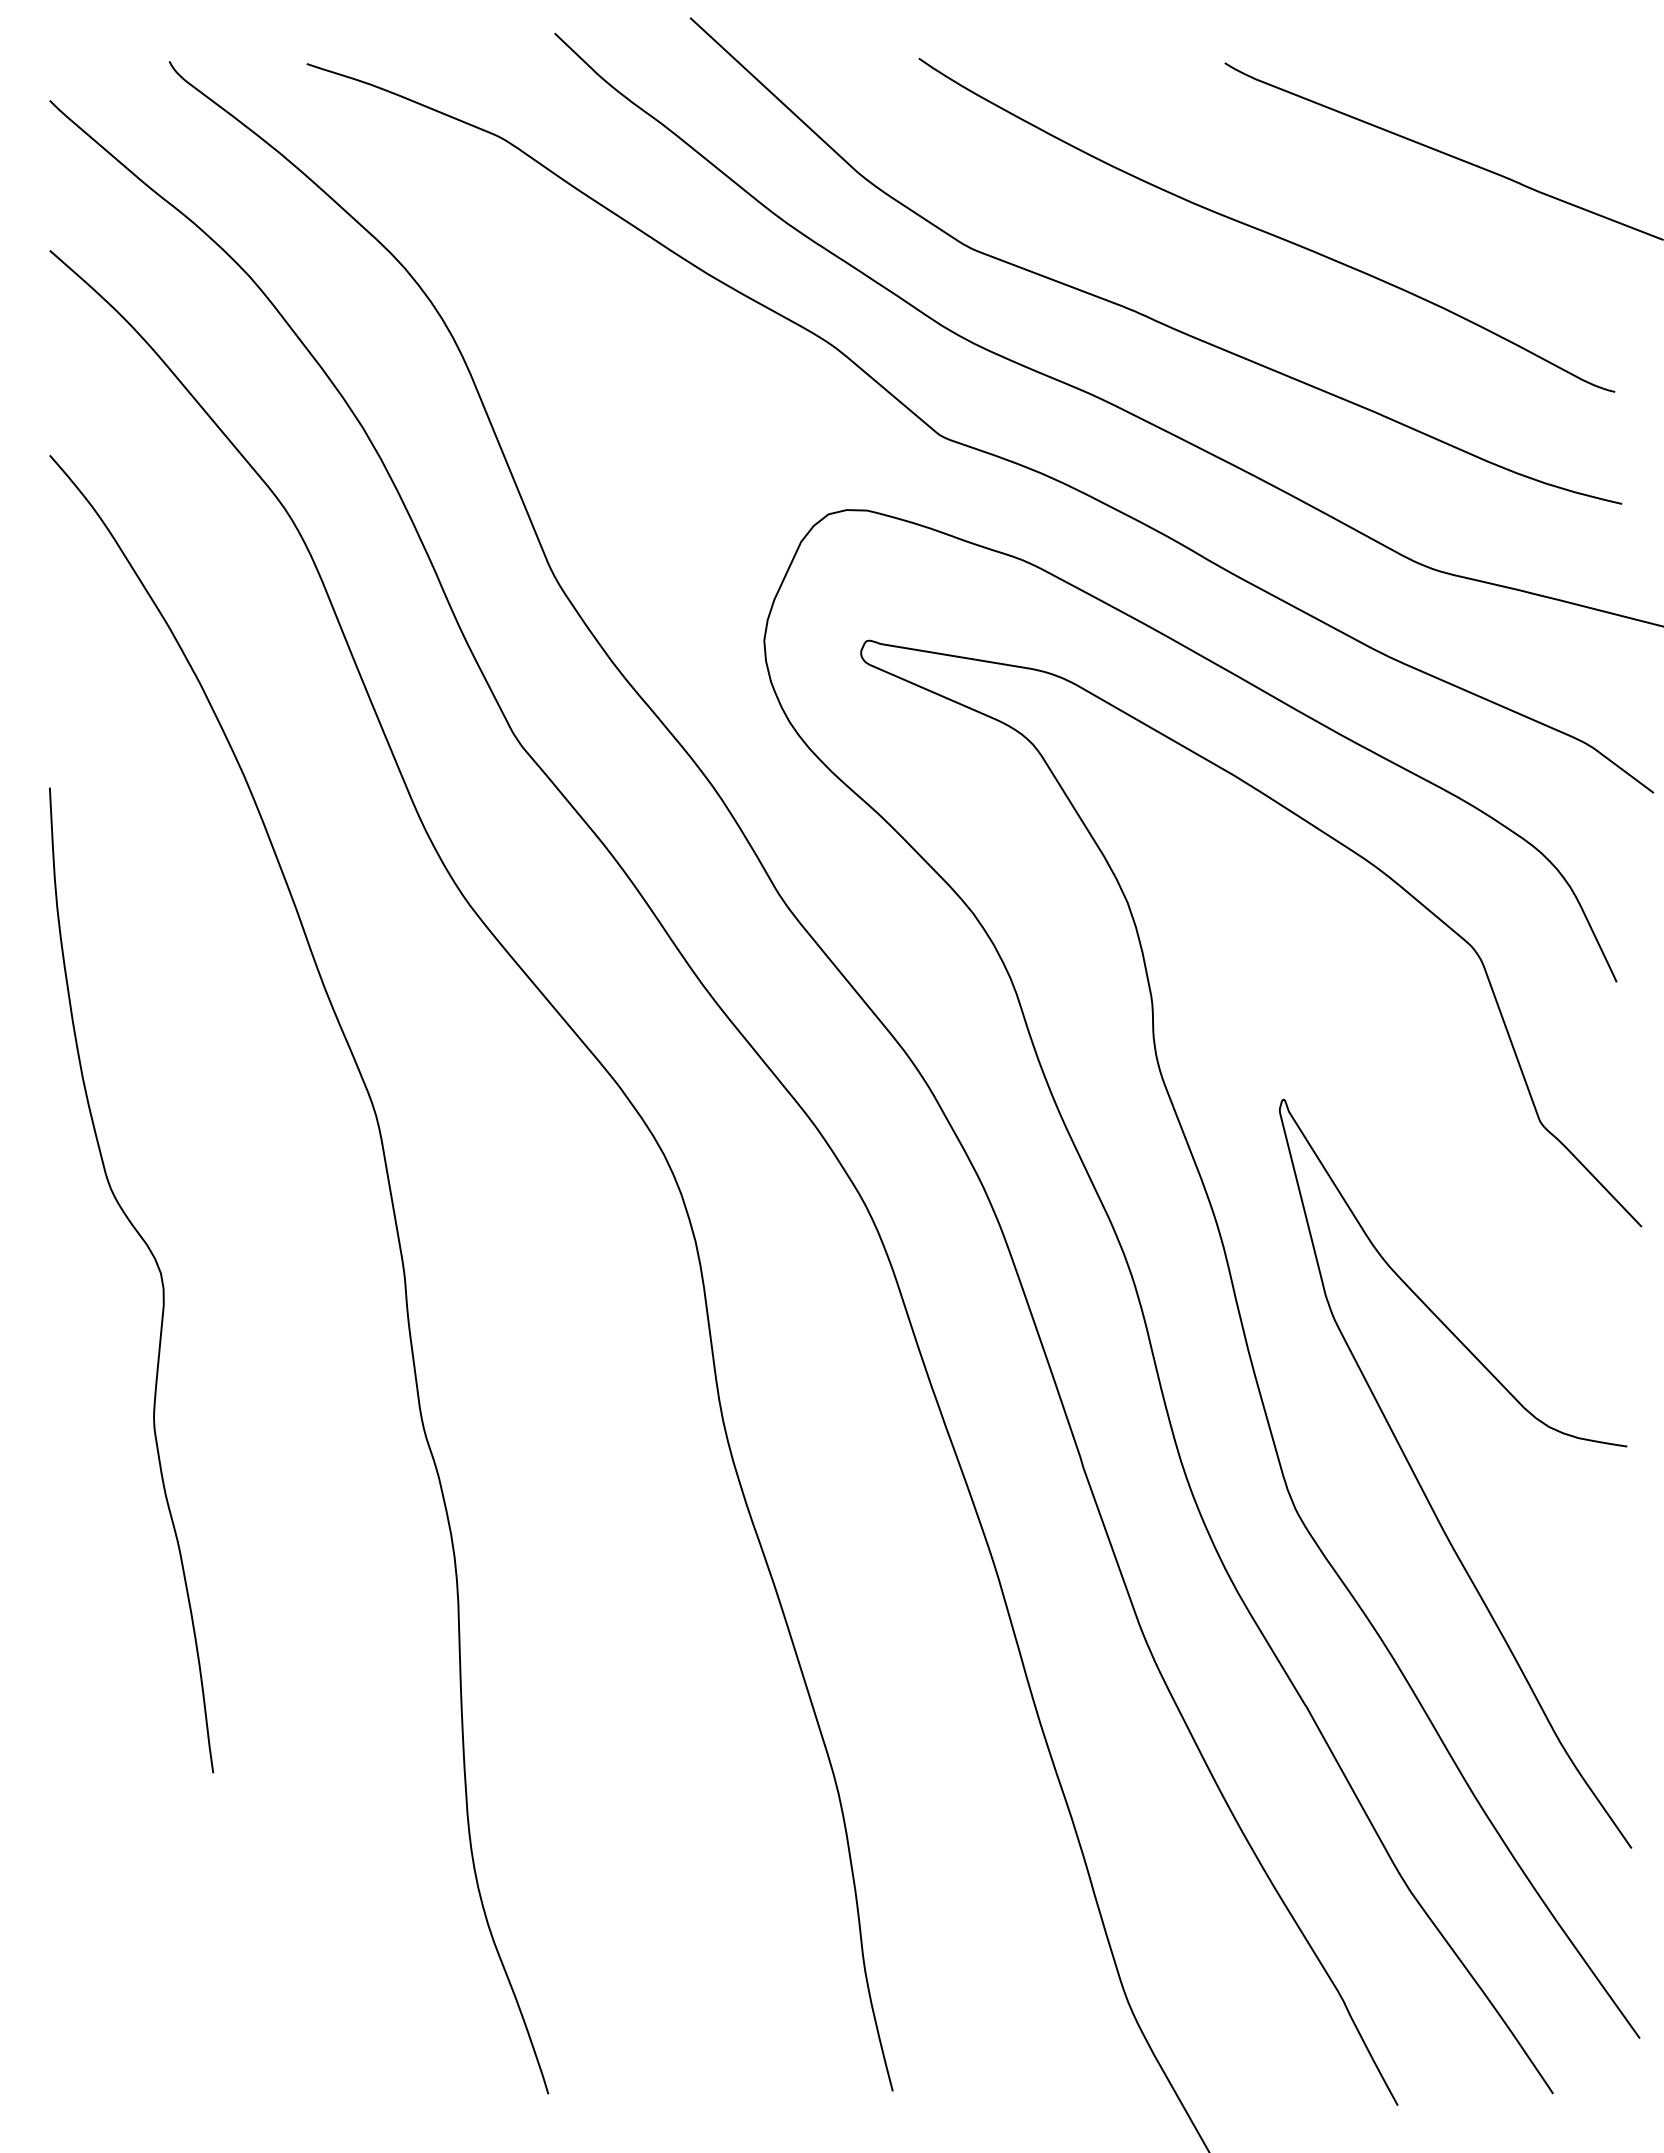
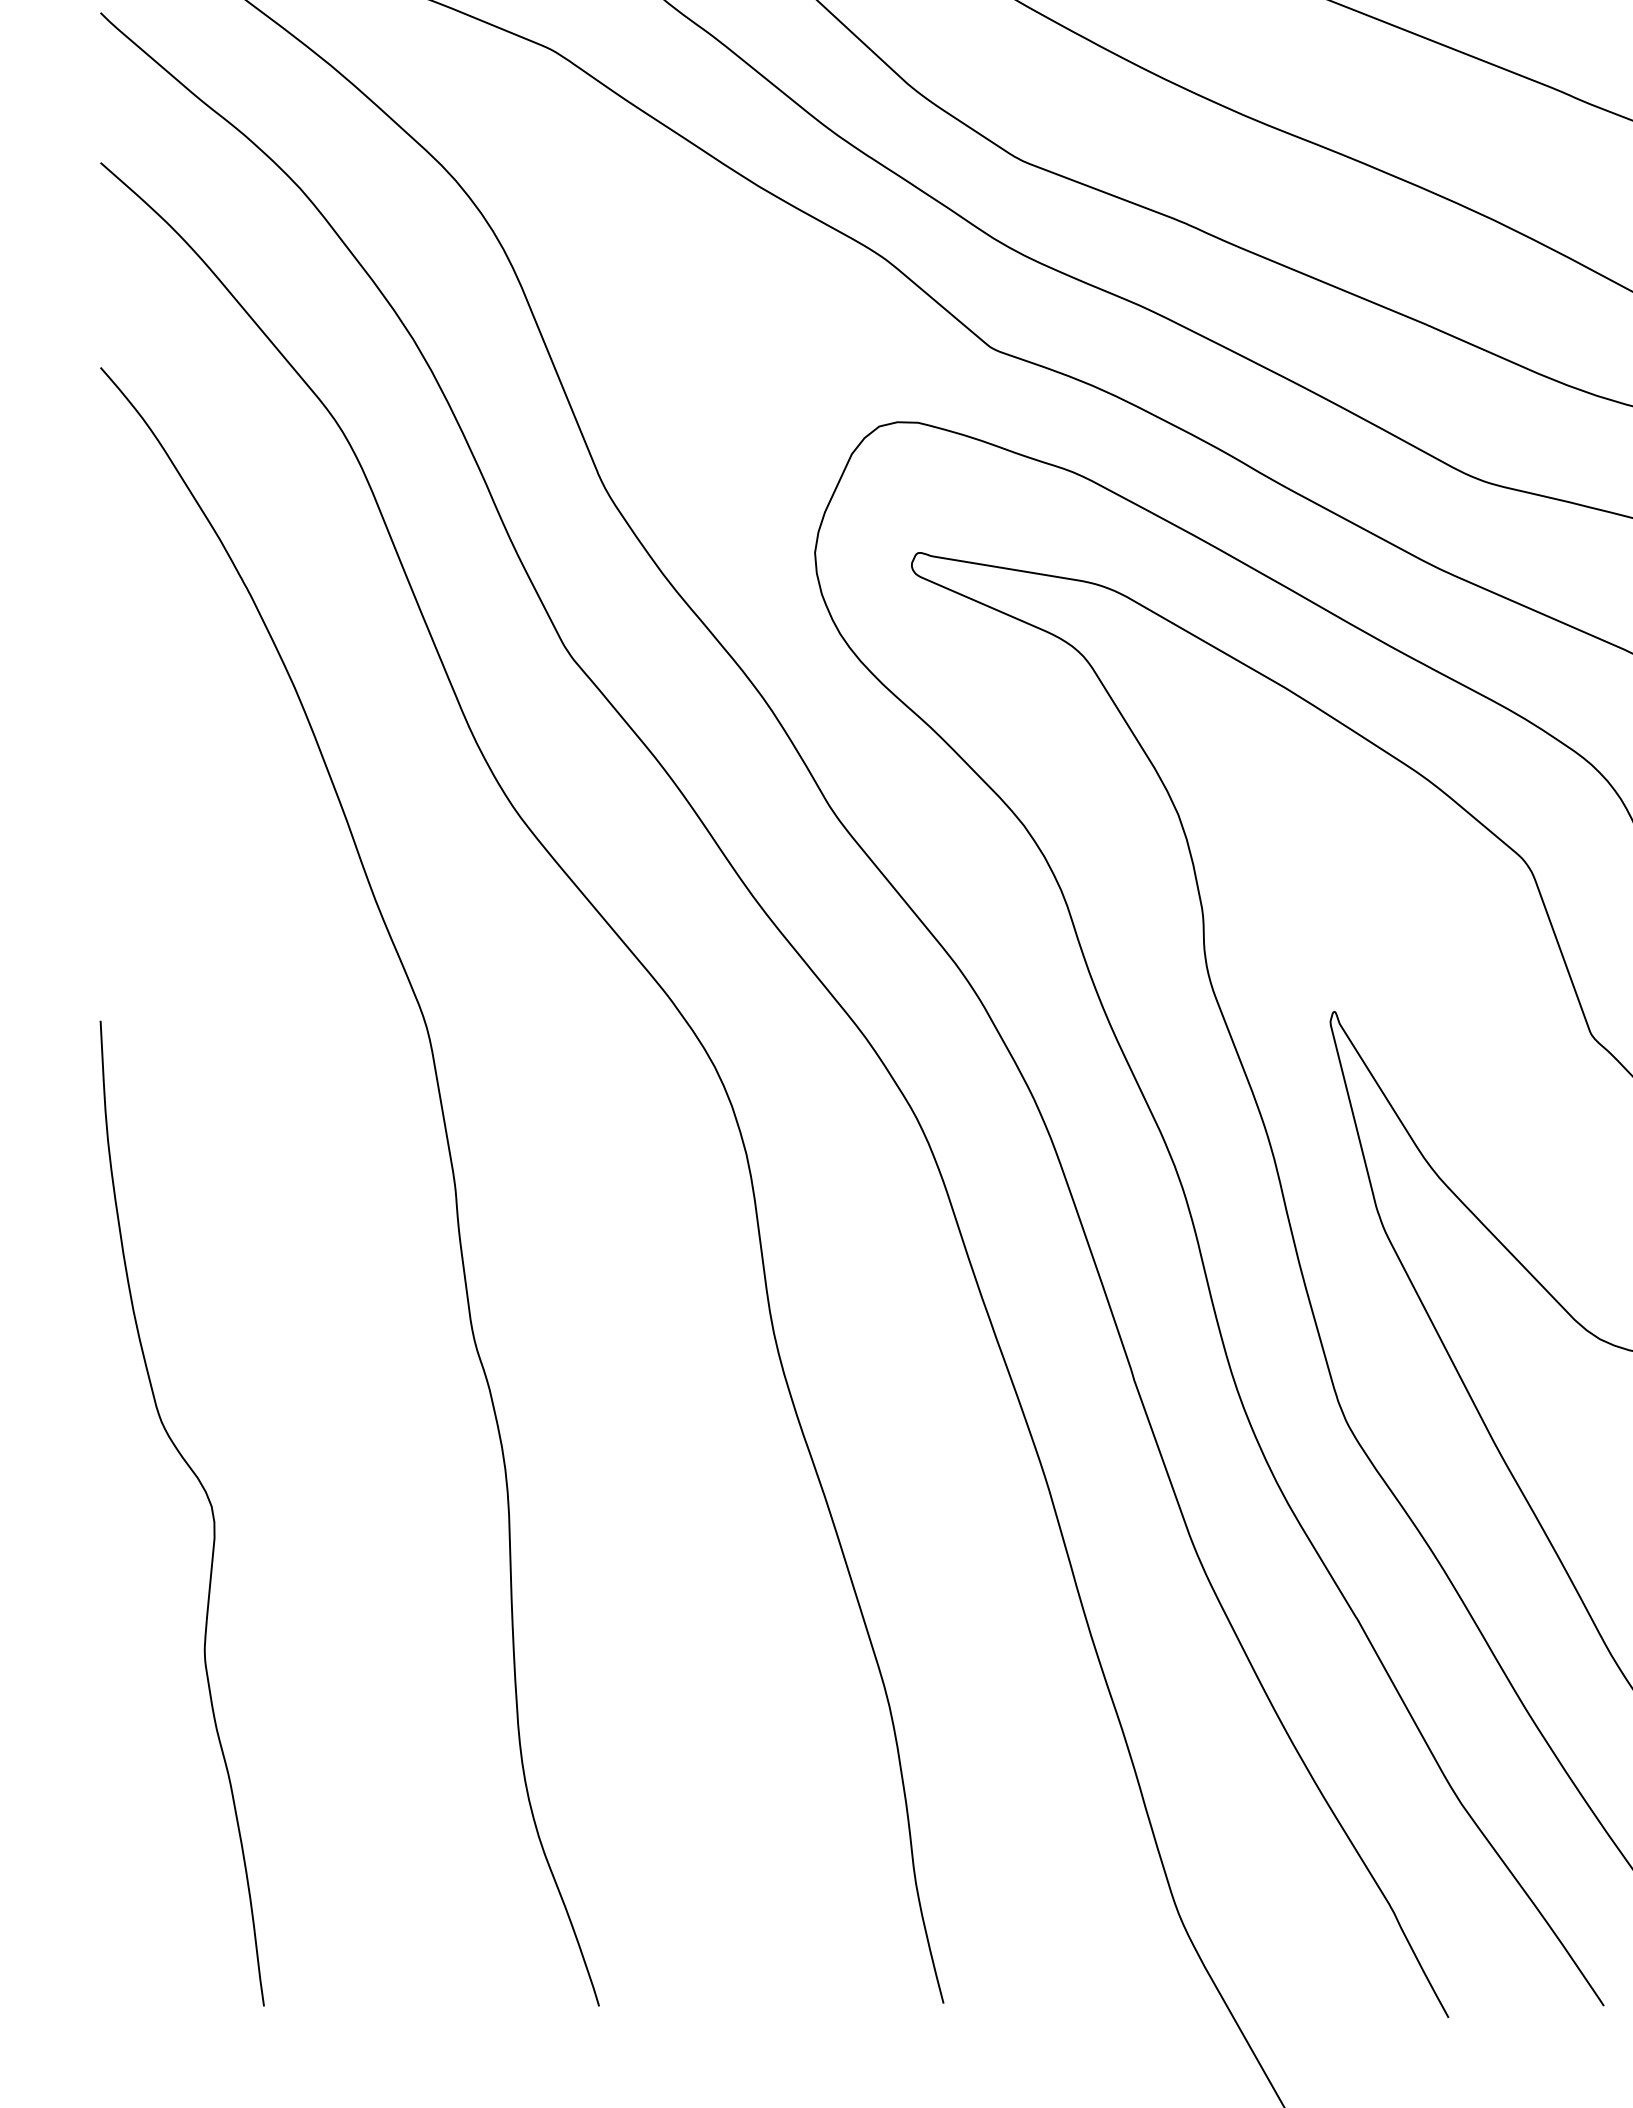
curve: (158, 1270) -> (209, 1503), moved

